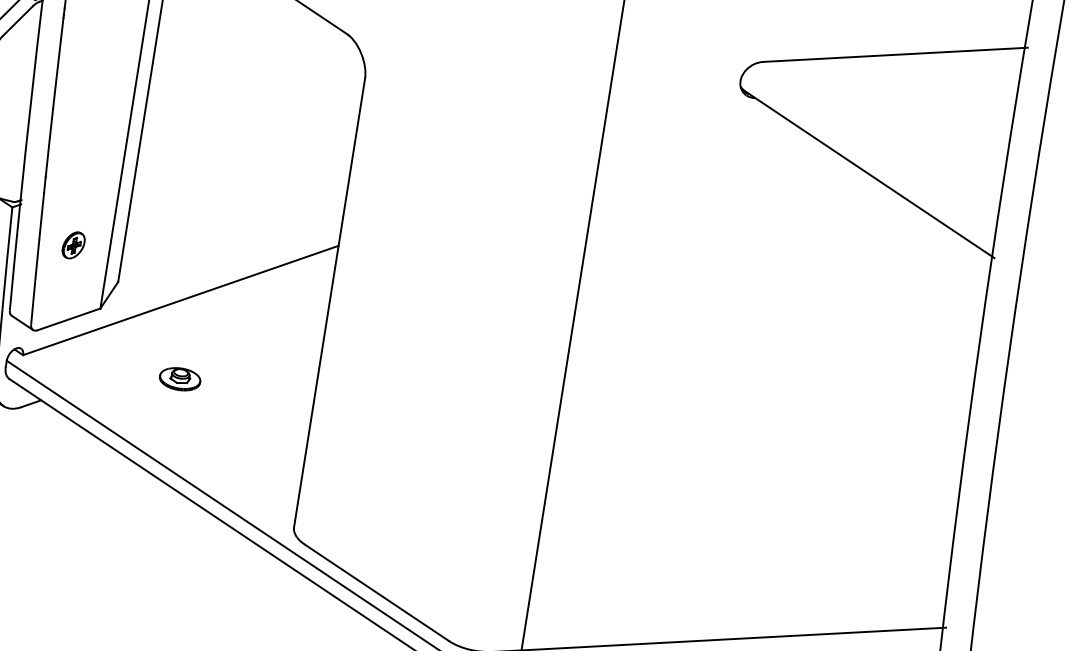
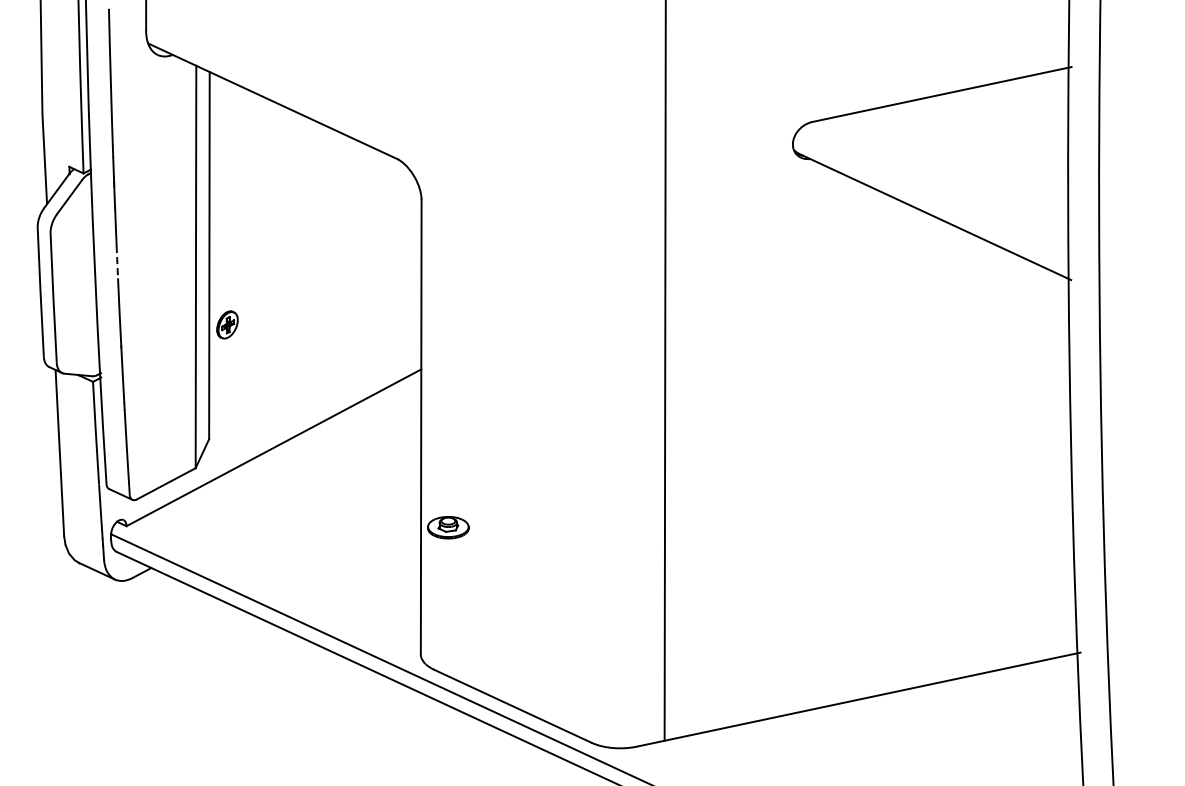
arc: (55, 93) -> (117, 262), solid -> dashed
part: (73, 244) -> (227, 324), moved
part: (180, 379) -> (448, 527), moved

